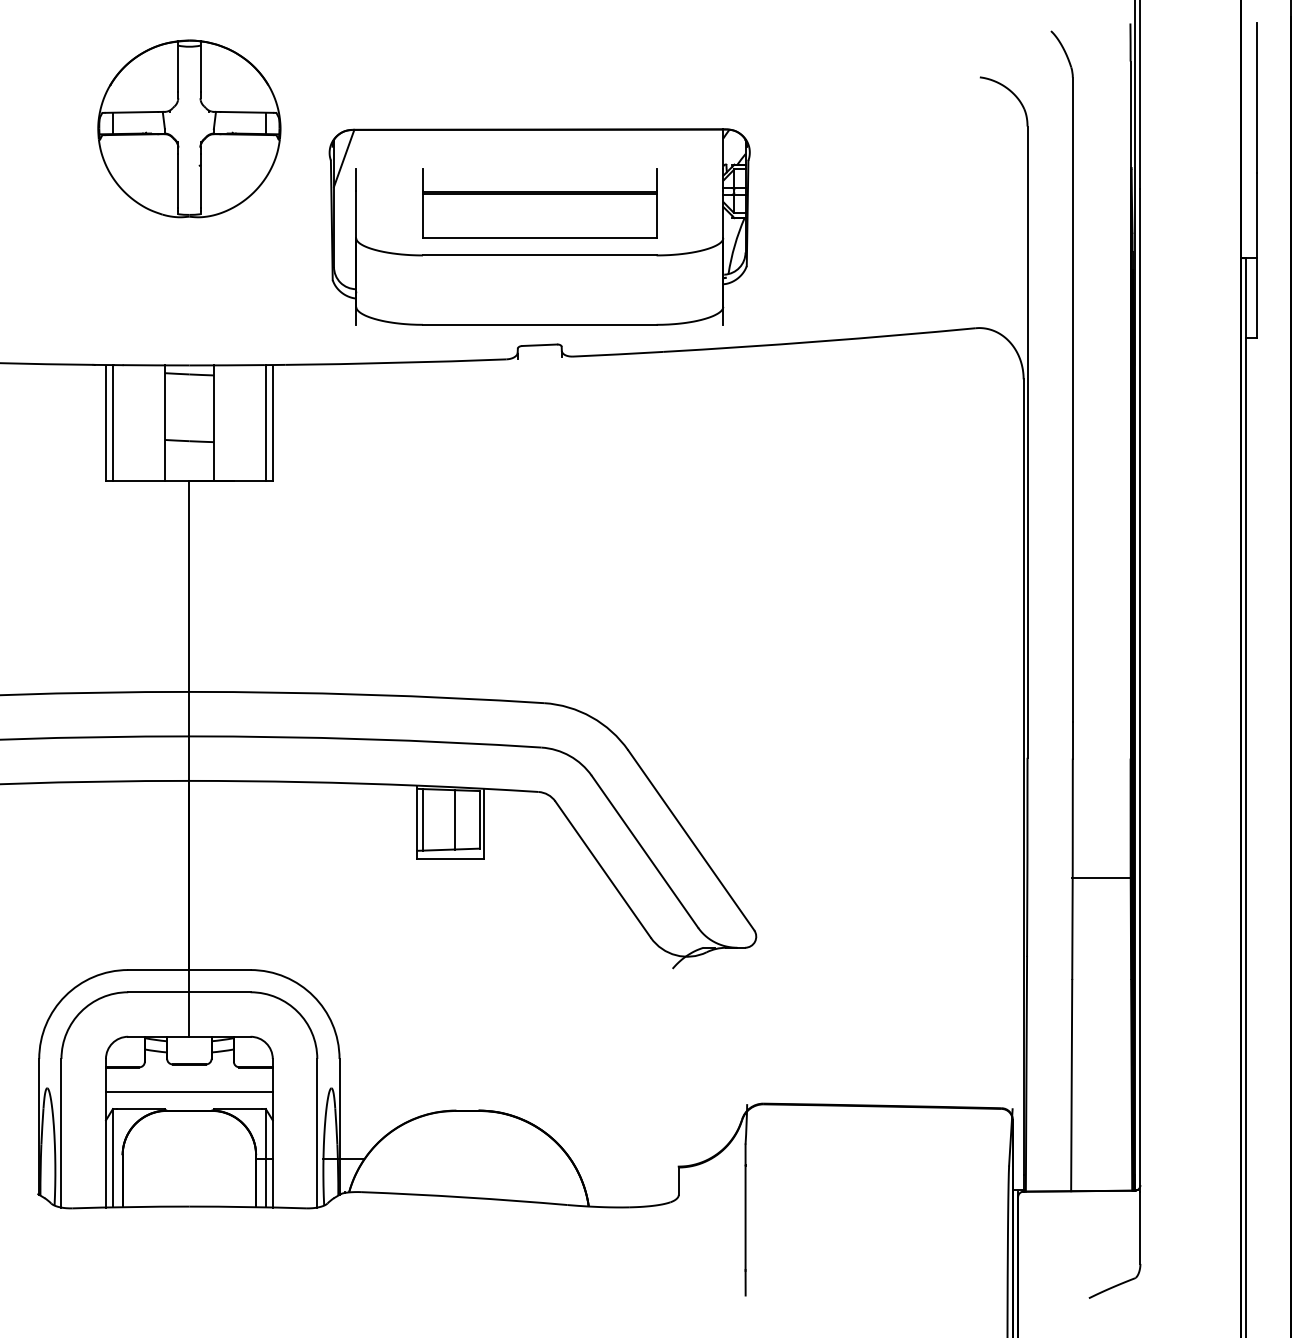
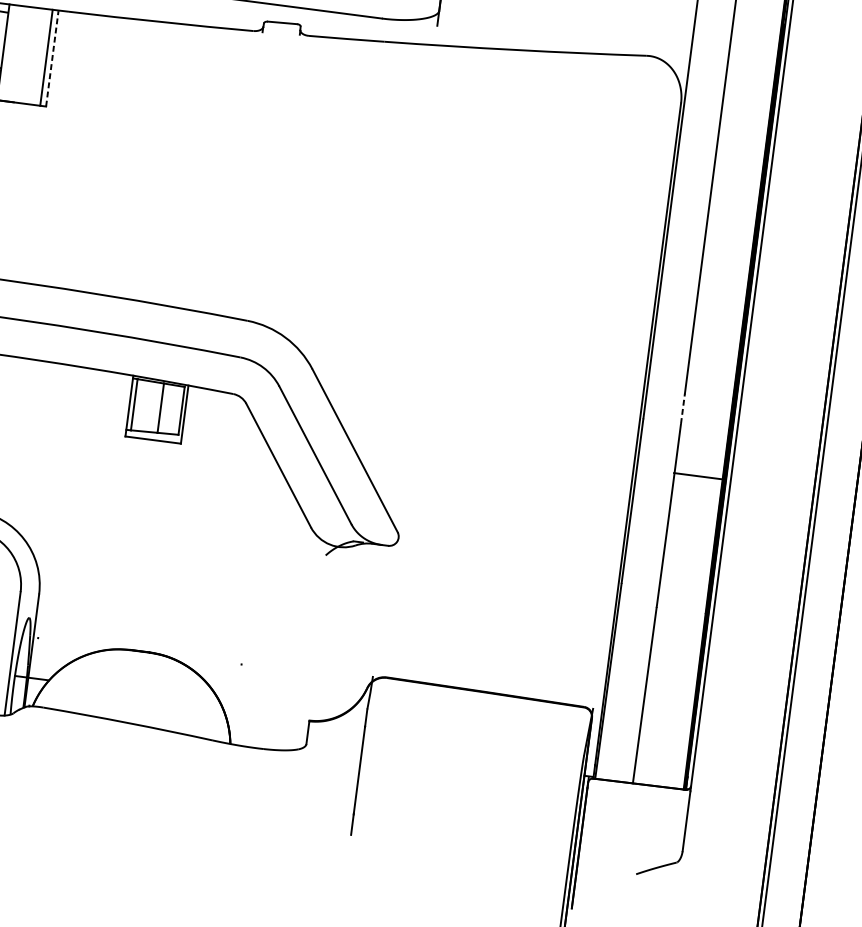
line: (272, 422) -> (52, 58), solid -> dashed
line: (1072, 739) -> (682, 408), solid -> dashed
line: (1101, 877) -> (698, 476), moved

